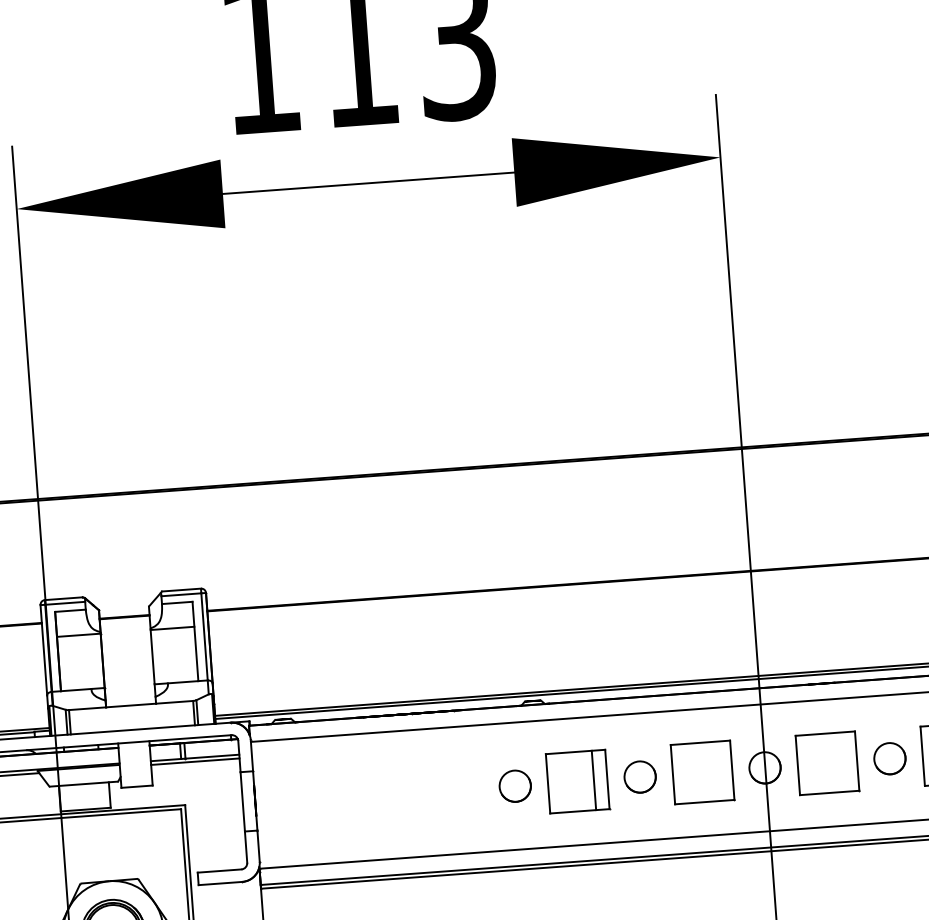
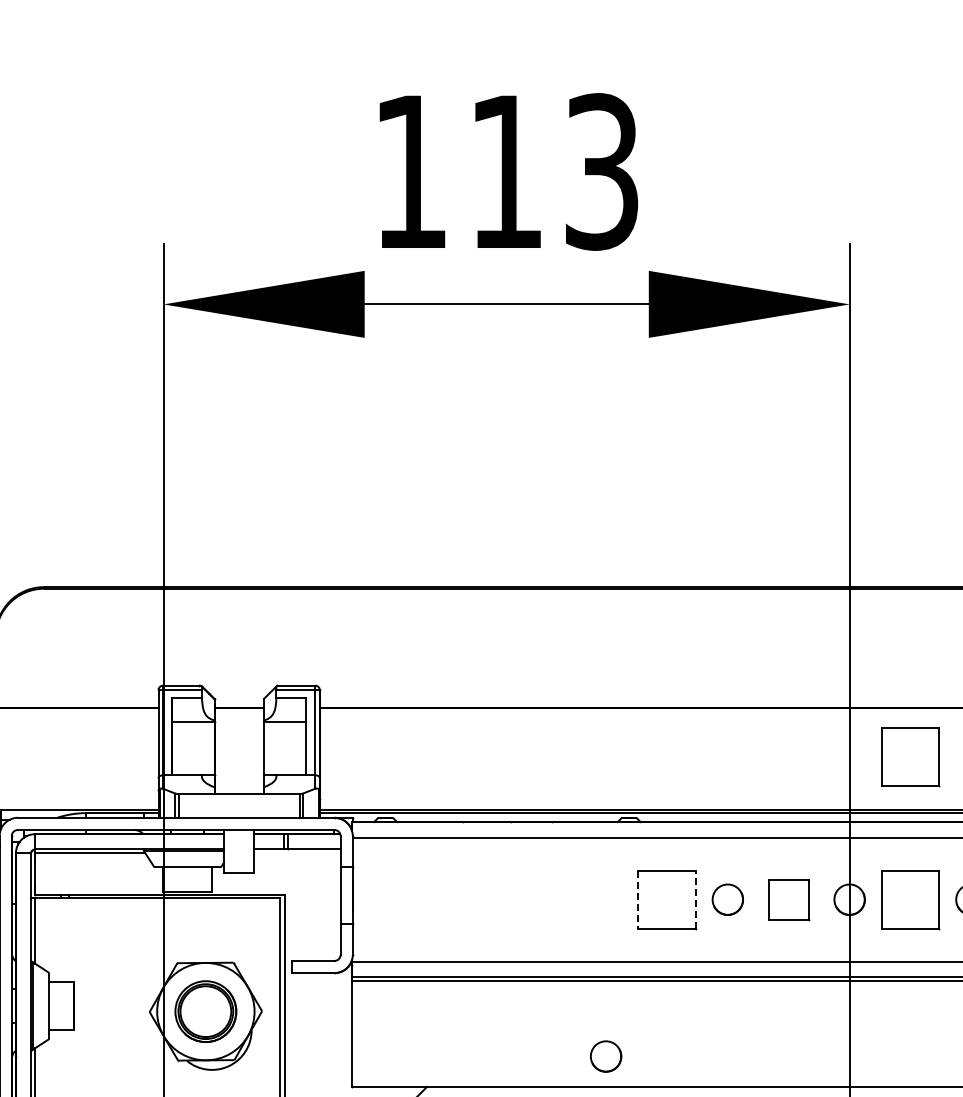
part: (816, 617) -> (910, 757), added
line: (195, 762) -> (297, 853), removed
part: (703, 773) -> (789, 900), size x0.7
line: (606, 779) -> (695, 899), solid -> dashed
line: (593, 780) -> (682, 899), removed
line: (548, 783) -> (638, 899), solid -> dashed
circle: (515, 785) -> (606, 899), removed

